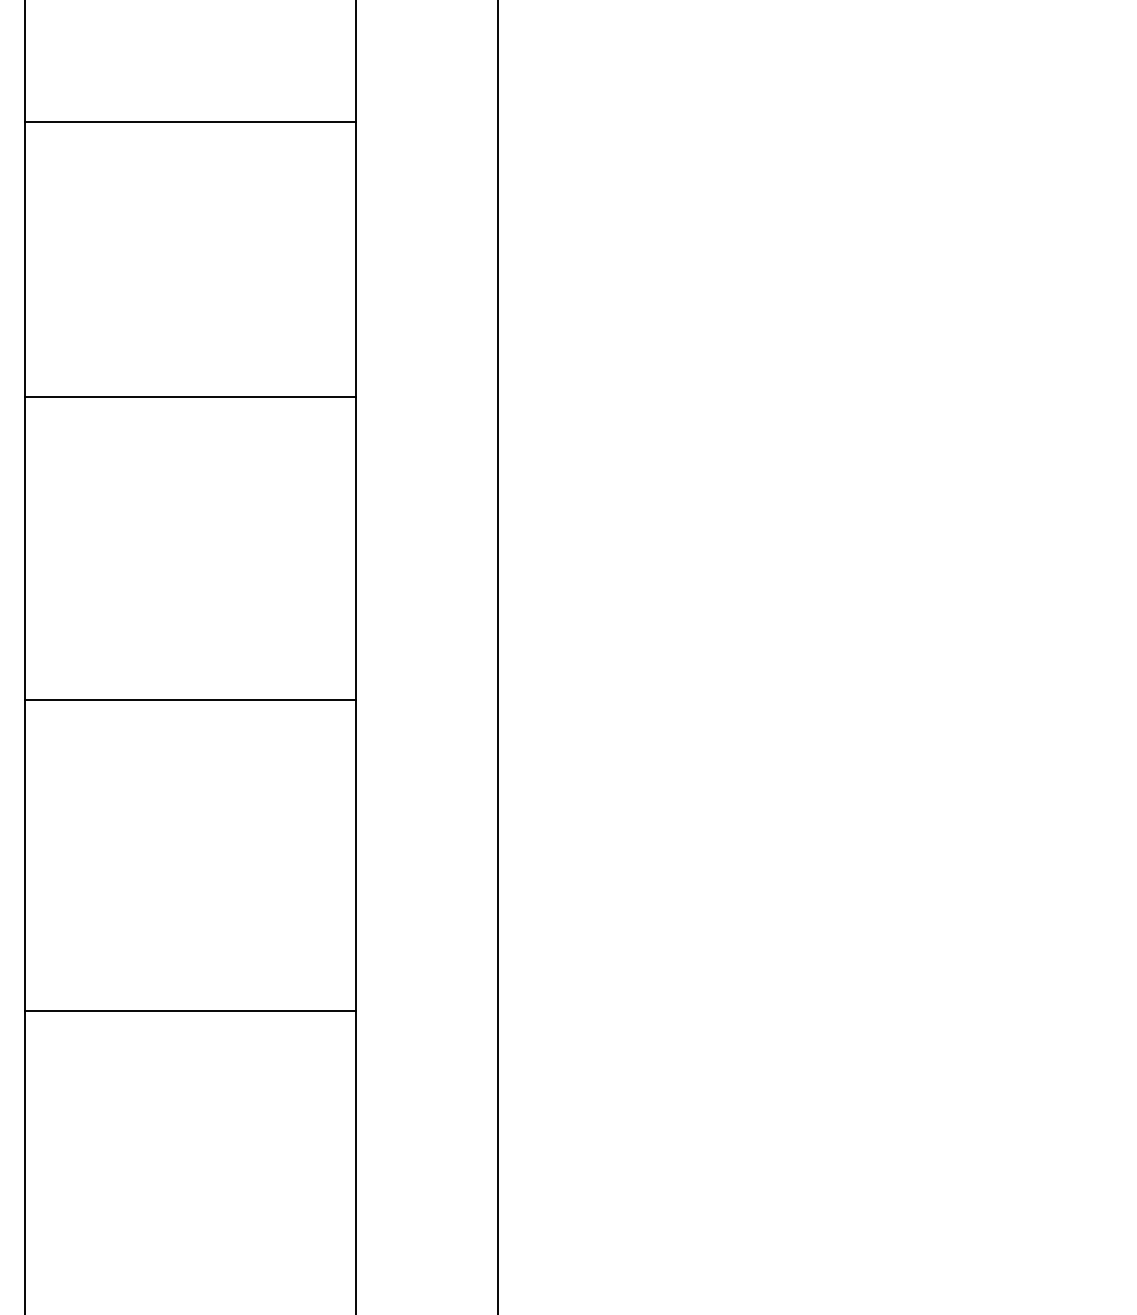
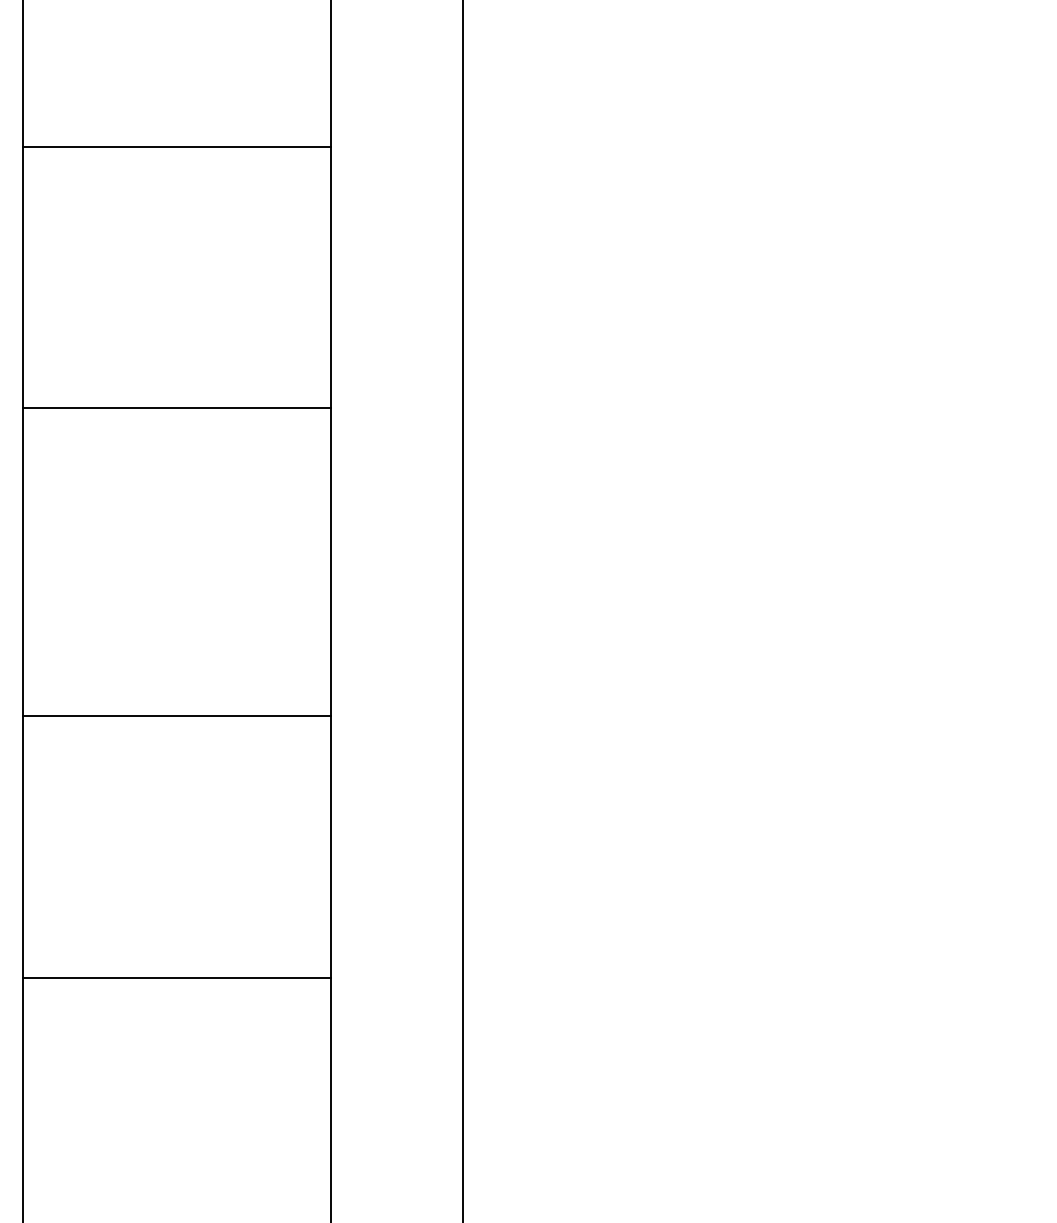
line: (190, 121) -> (177, 146), moved
line: (190, 396) -> (177, 407), moved
line: (190, 700) -> (177, 716), moved
line: (190, 1011) -> (177, 977), moved

